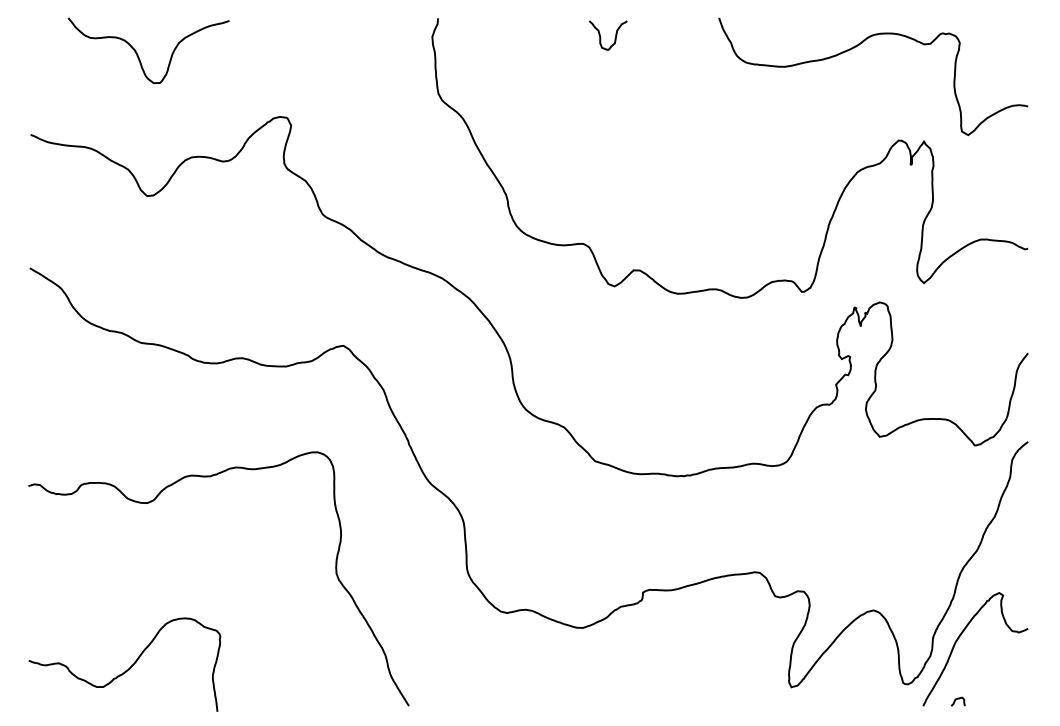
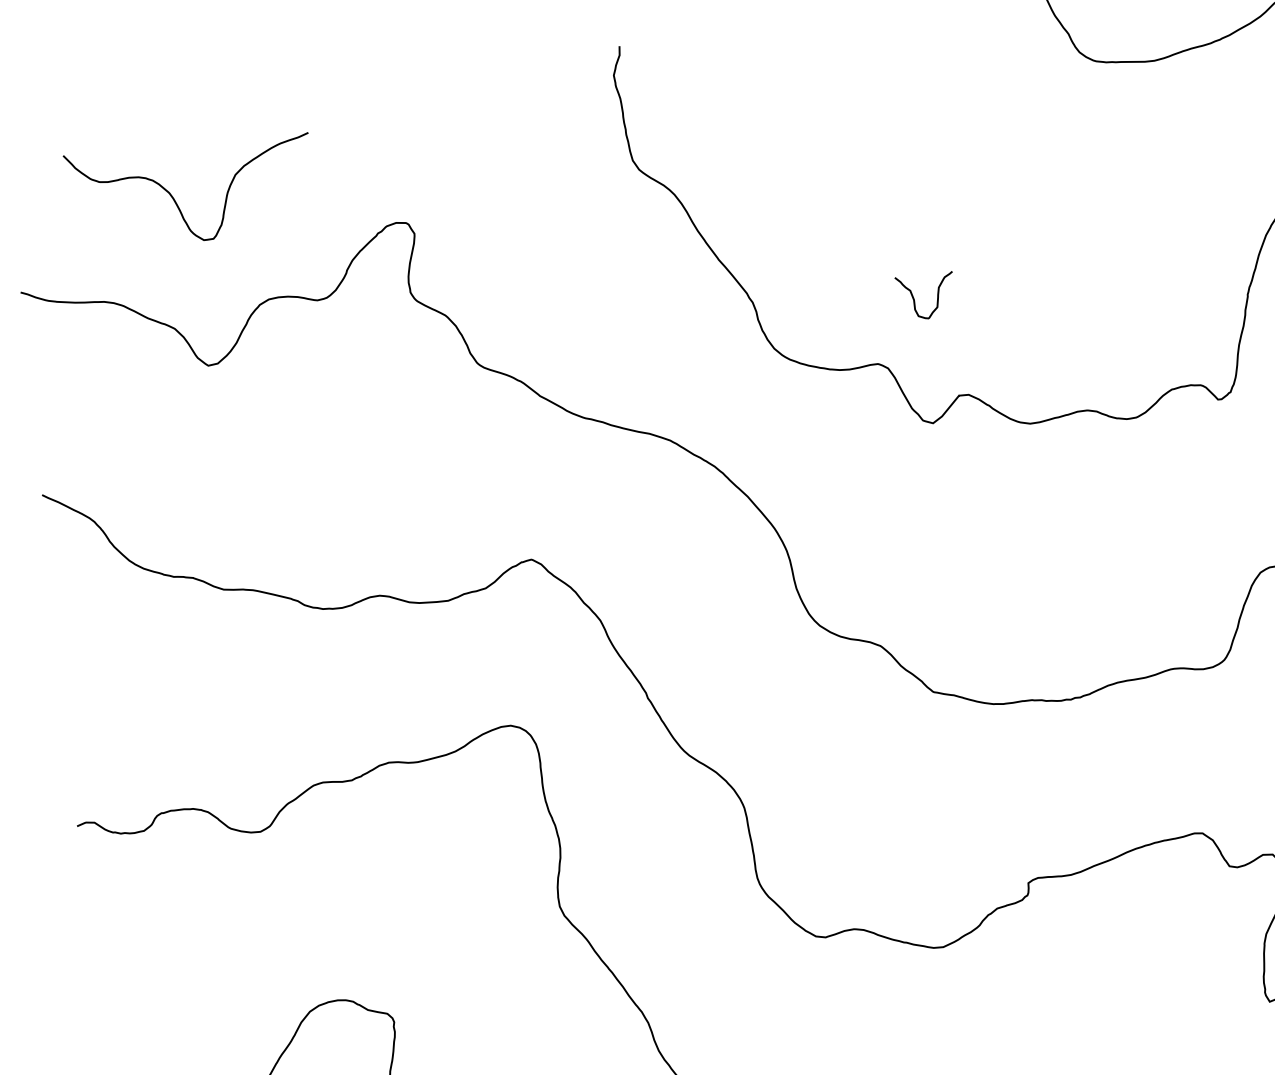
curve: (614, 38) -> (936, 300), moved
curve: (138, 54) -> (175, 199), moved

